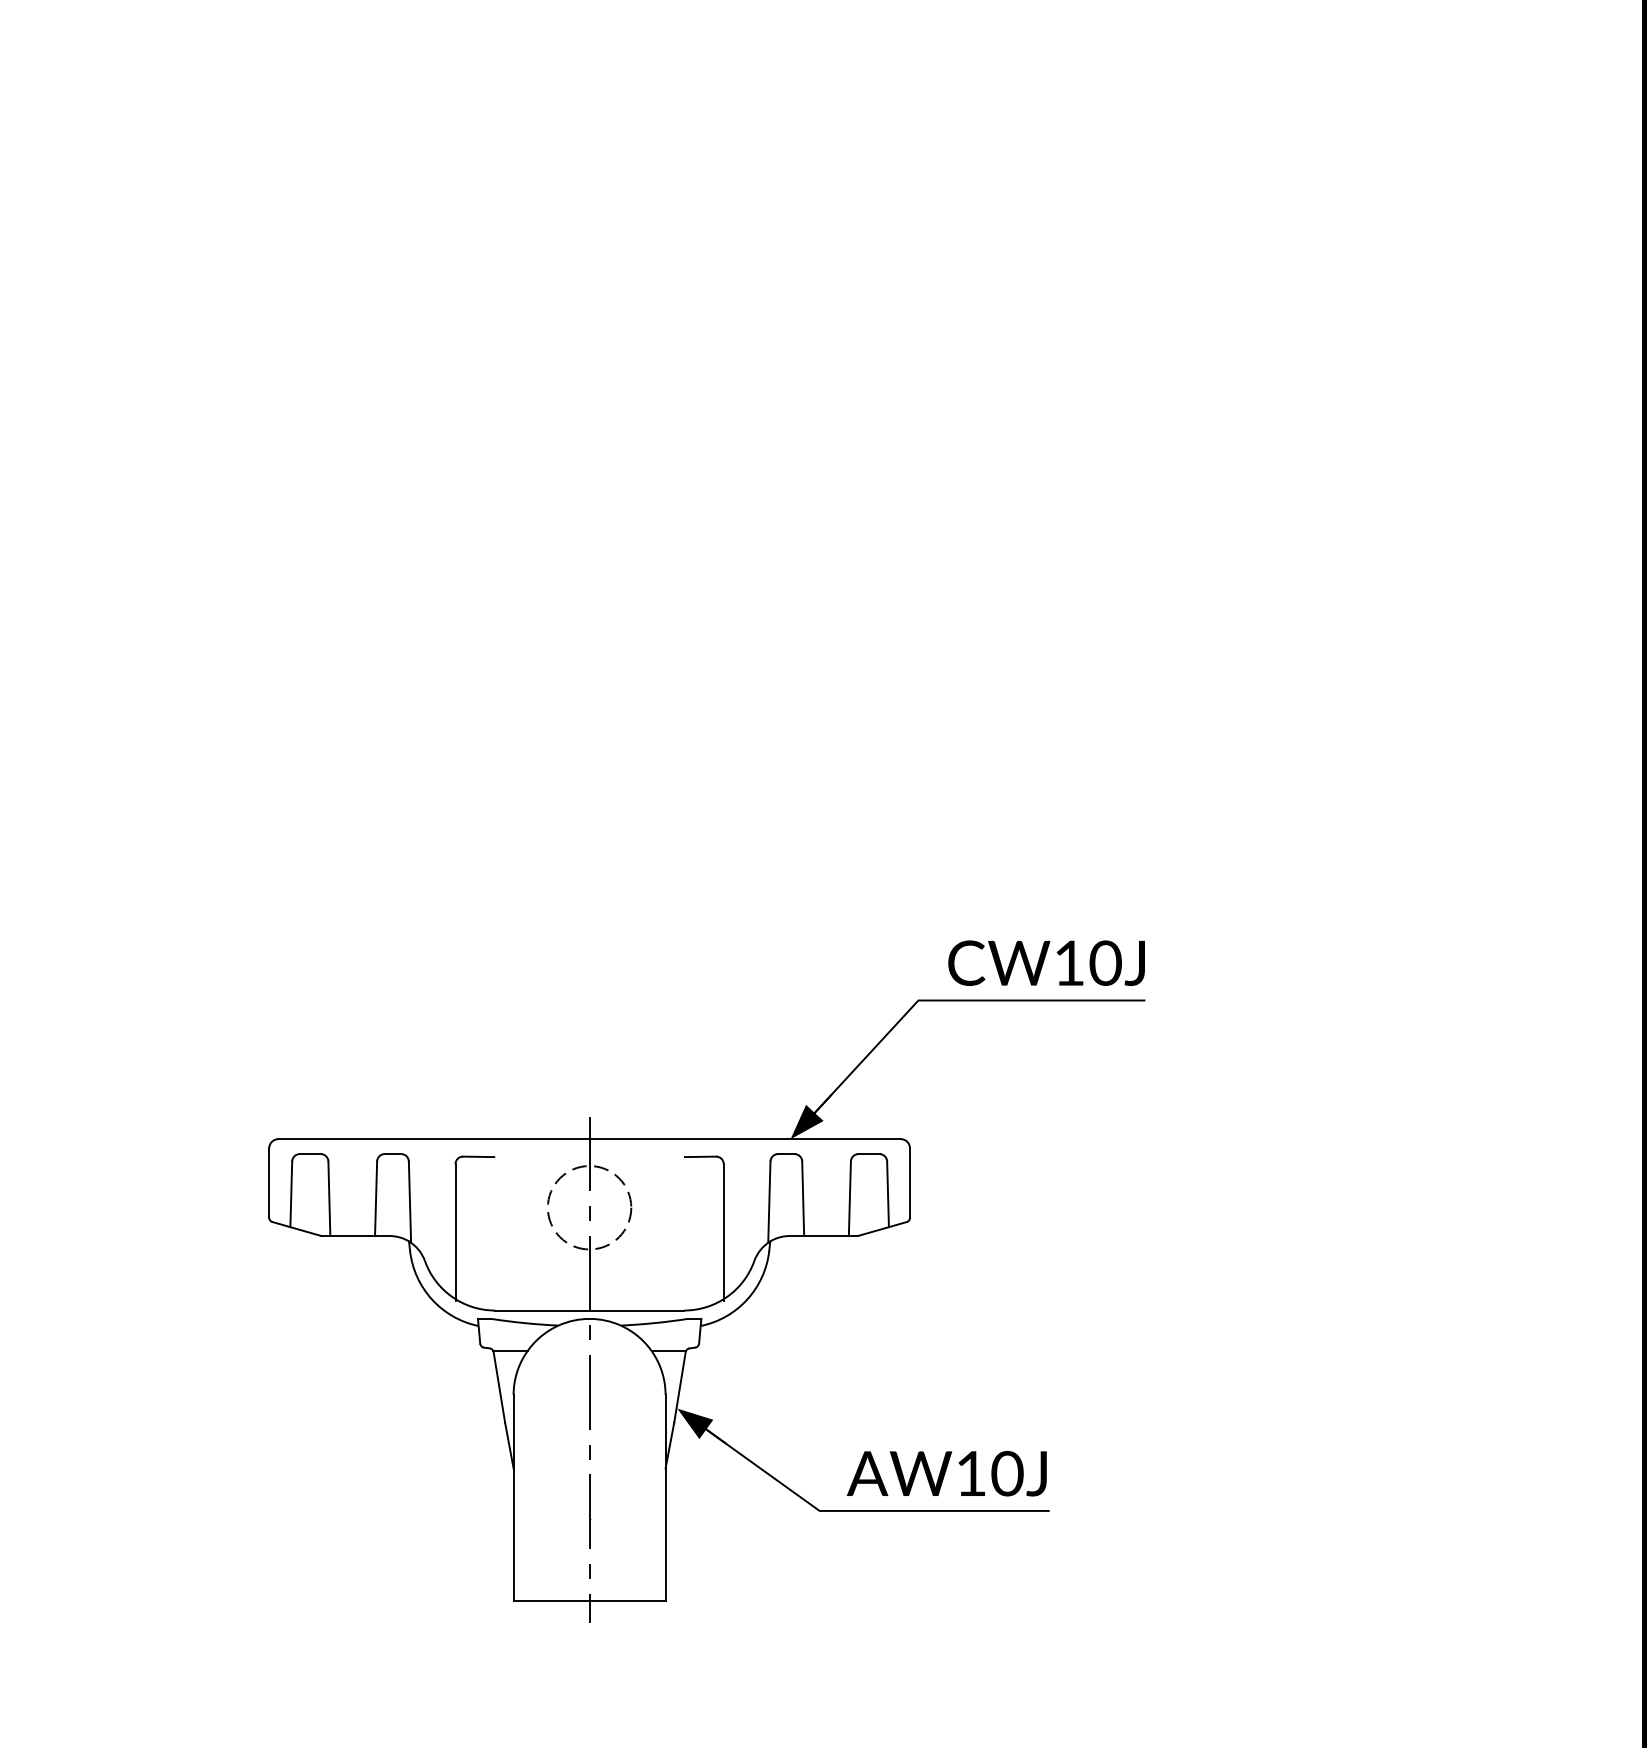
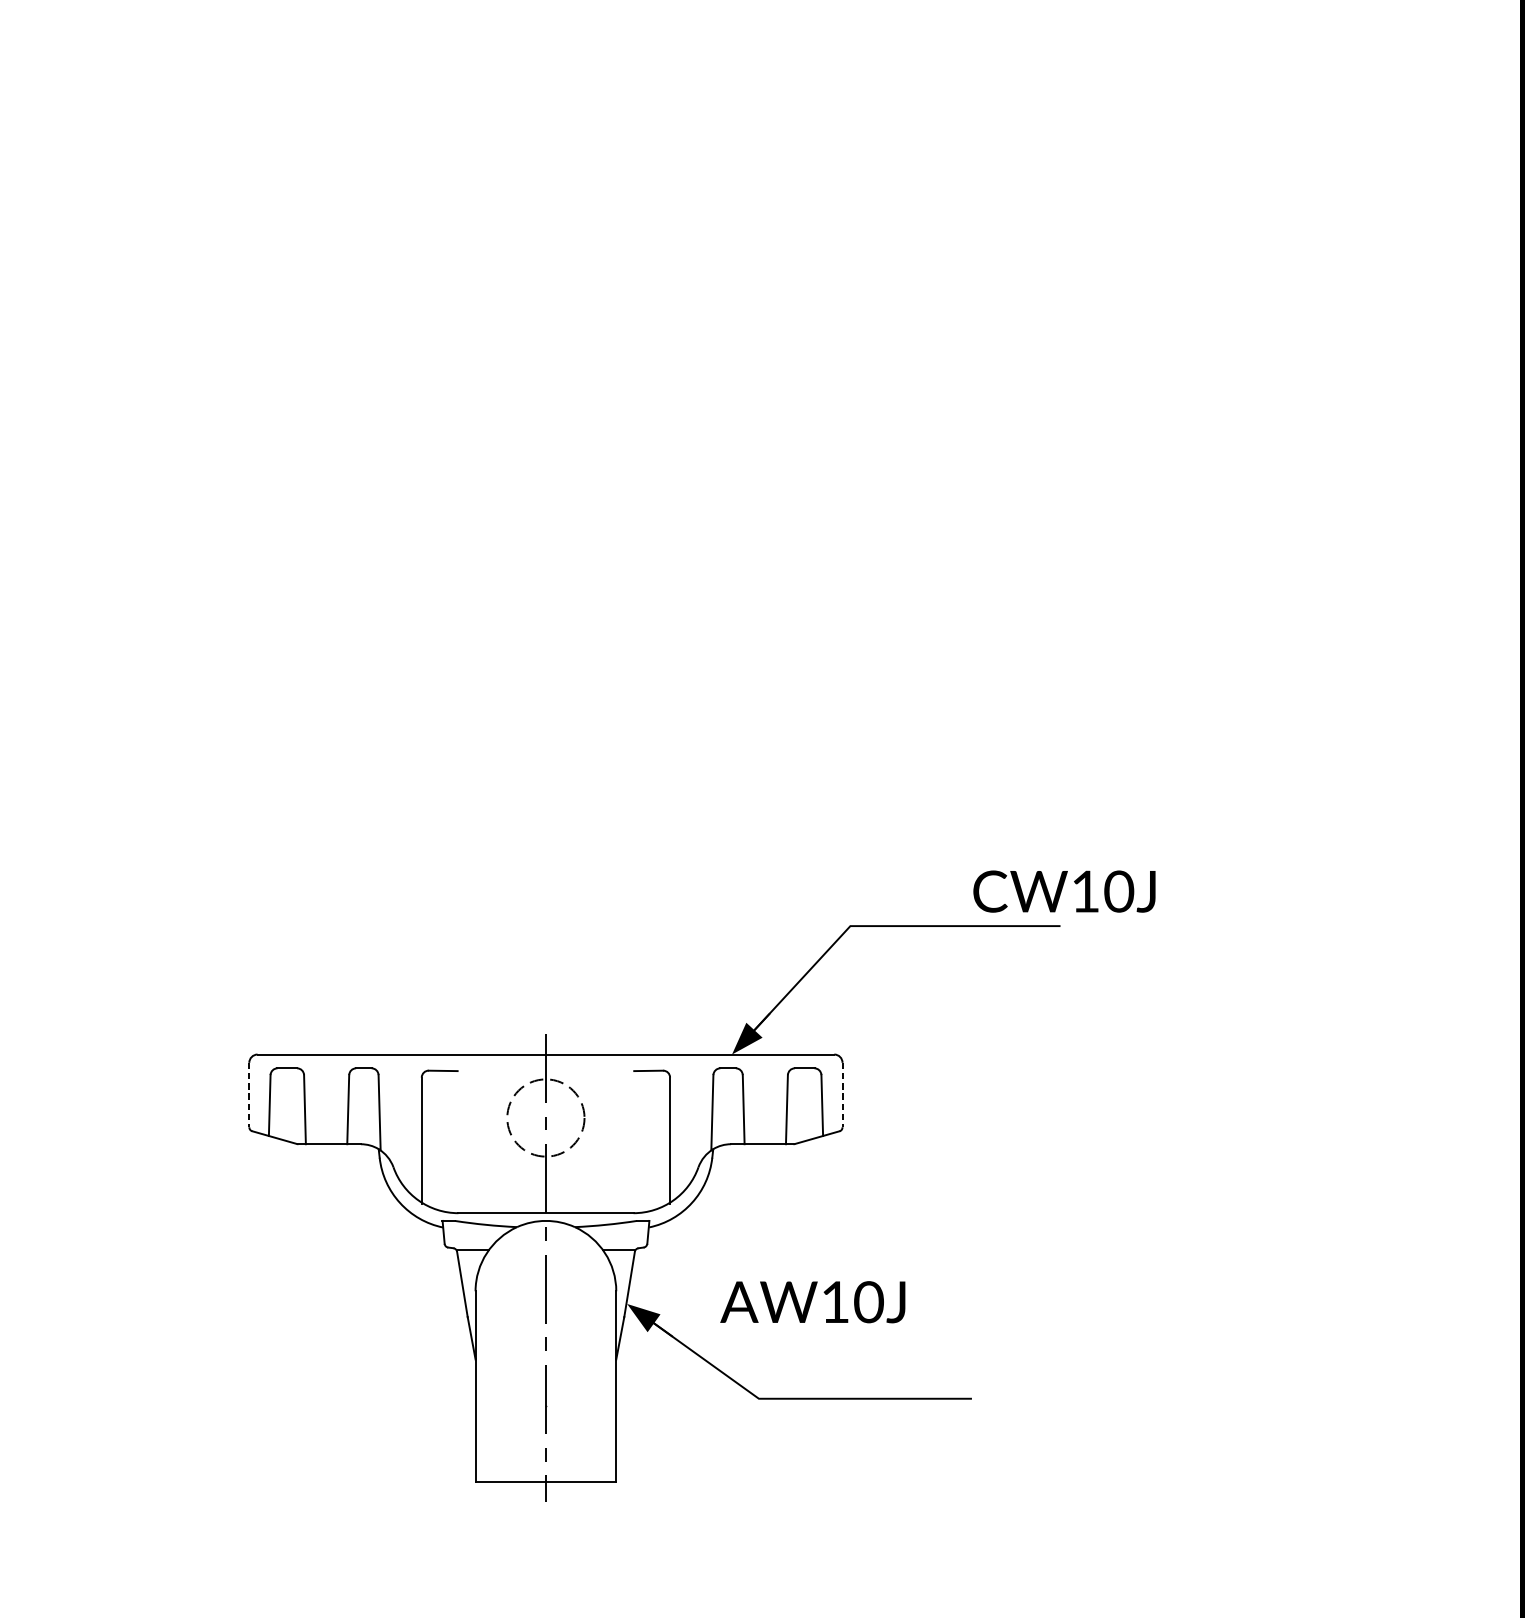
text: (1046, 962) -> (1064, 890), moved
line: (269, 1182) -> (249, 1094), solid -> dashed
line: (909, 1182) -> (842, 1094), solid -> dashed
text: (946, 1473) -> (812, 1302), moved

